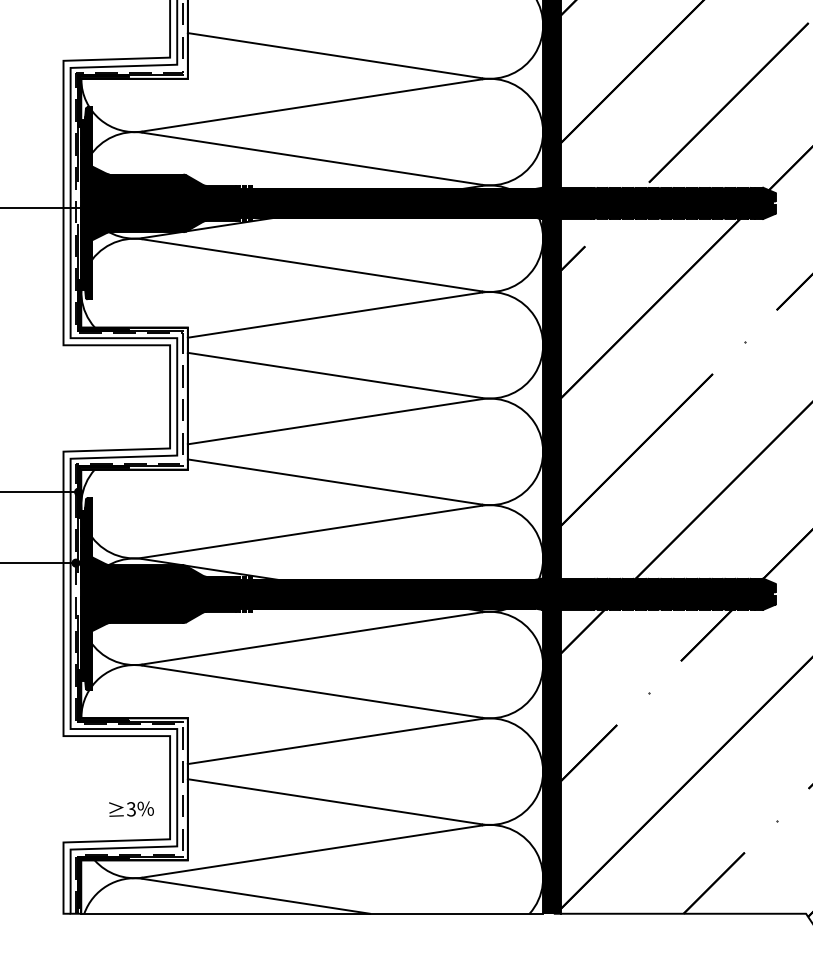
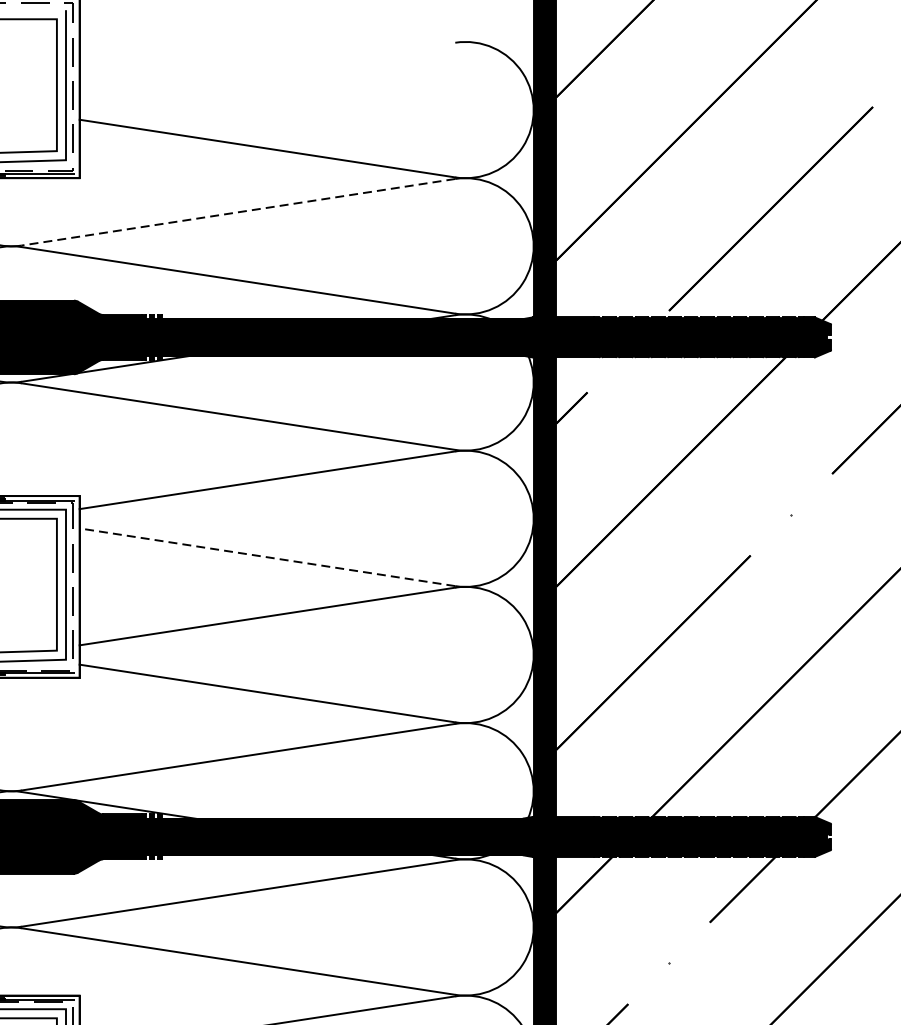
line: (312, 105) -> (238, 212), solid -> dashed
line: (334, 375) -> (267, 557), solid -> dashed

